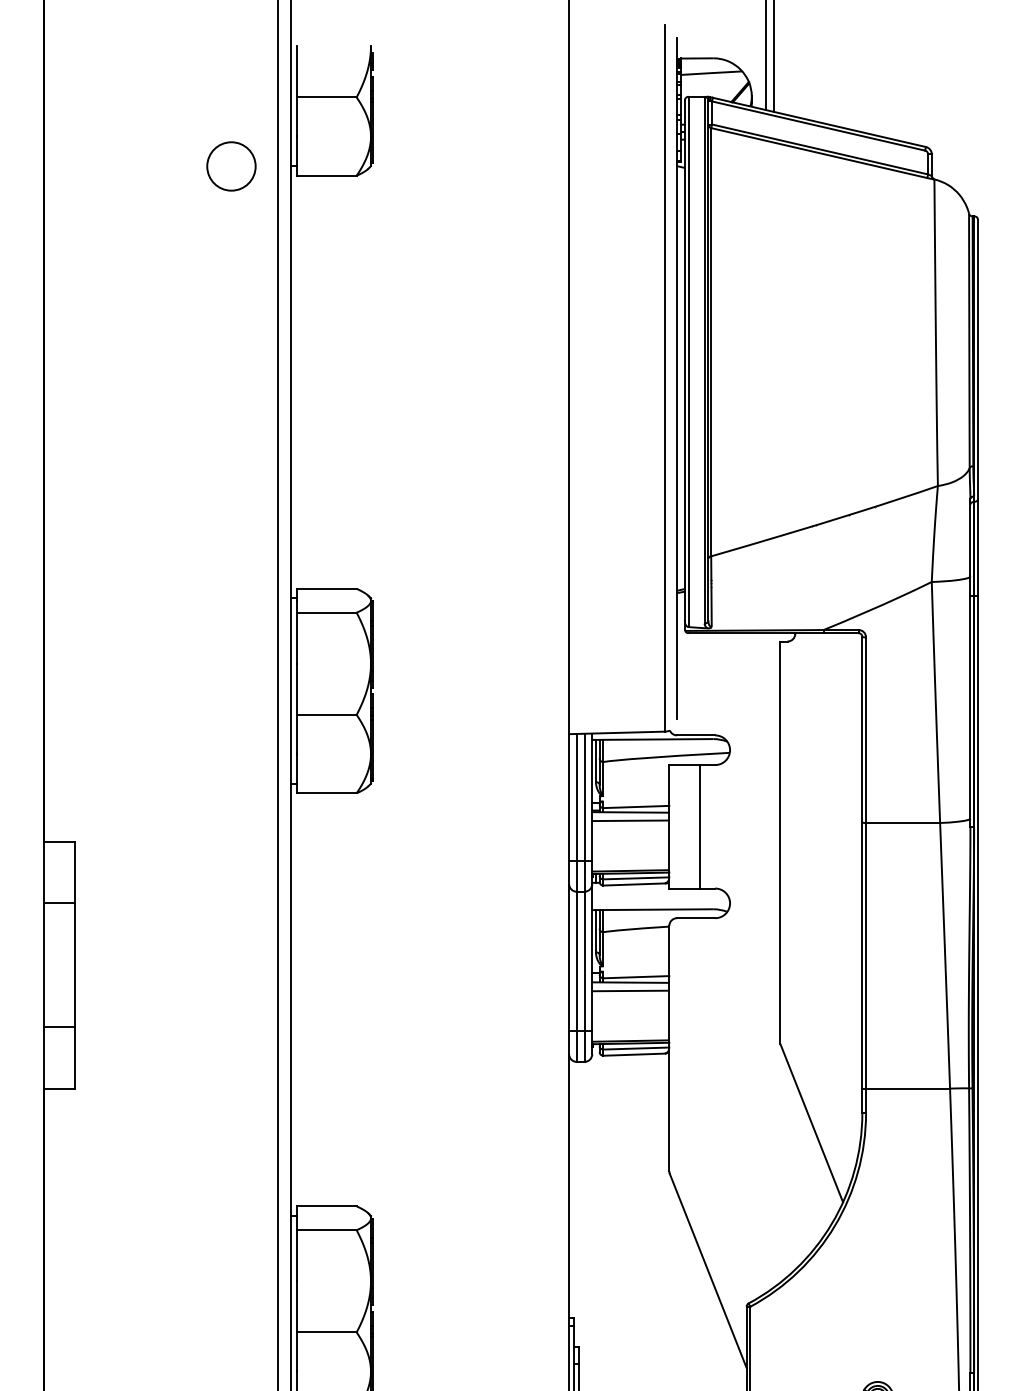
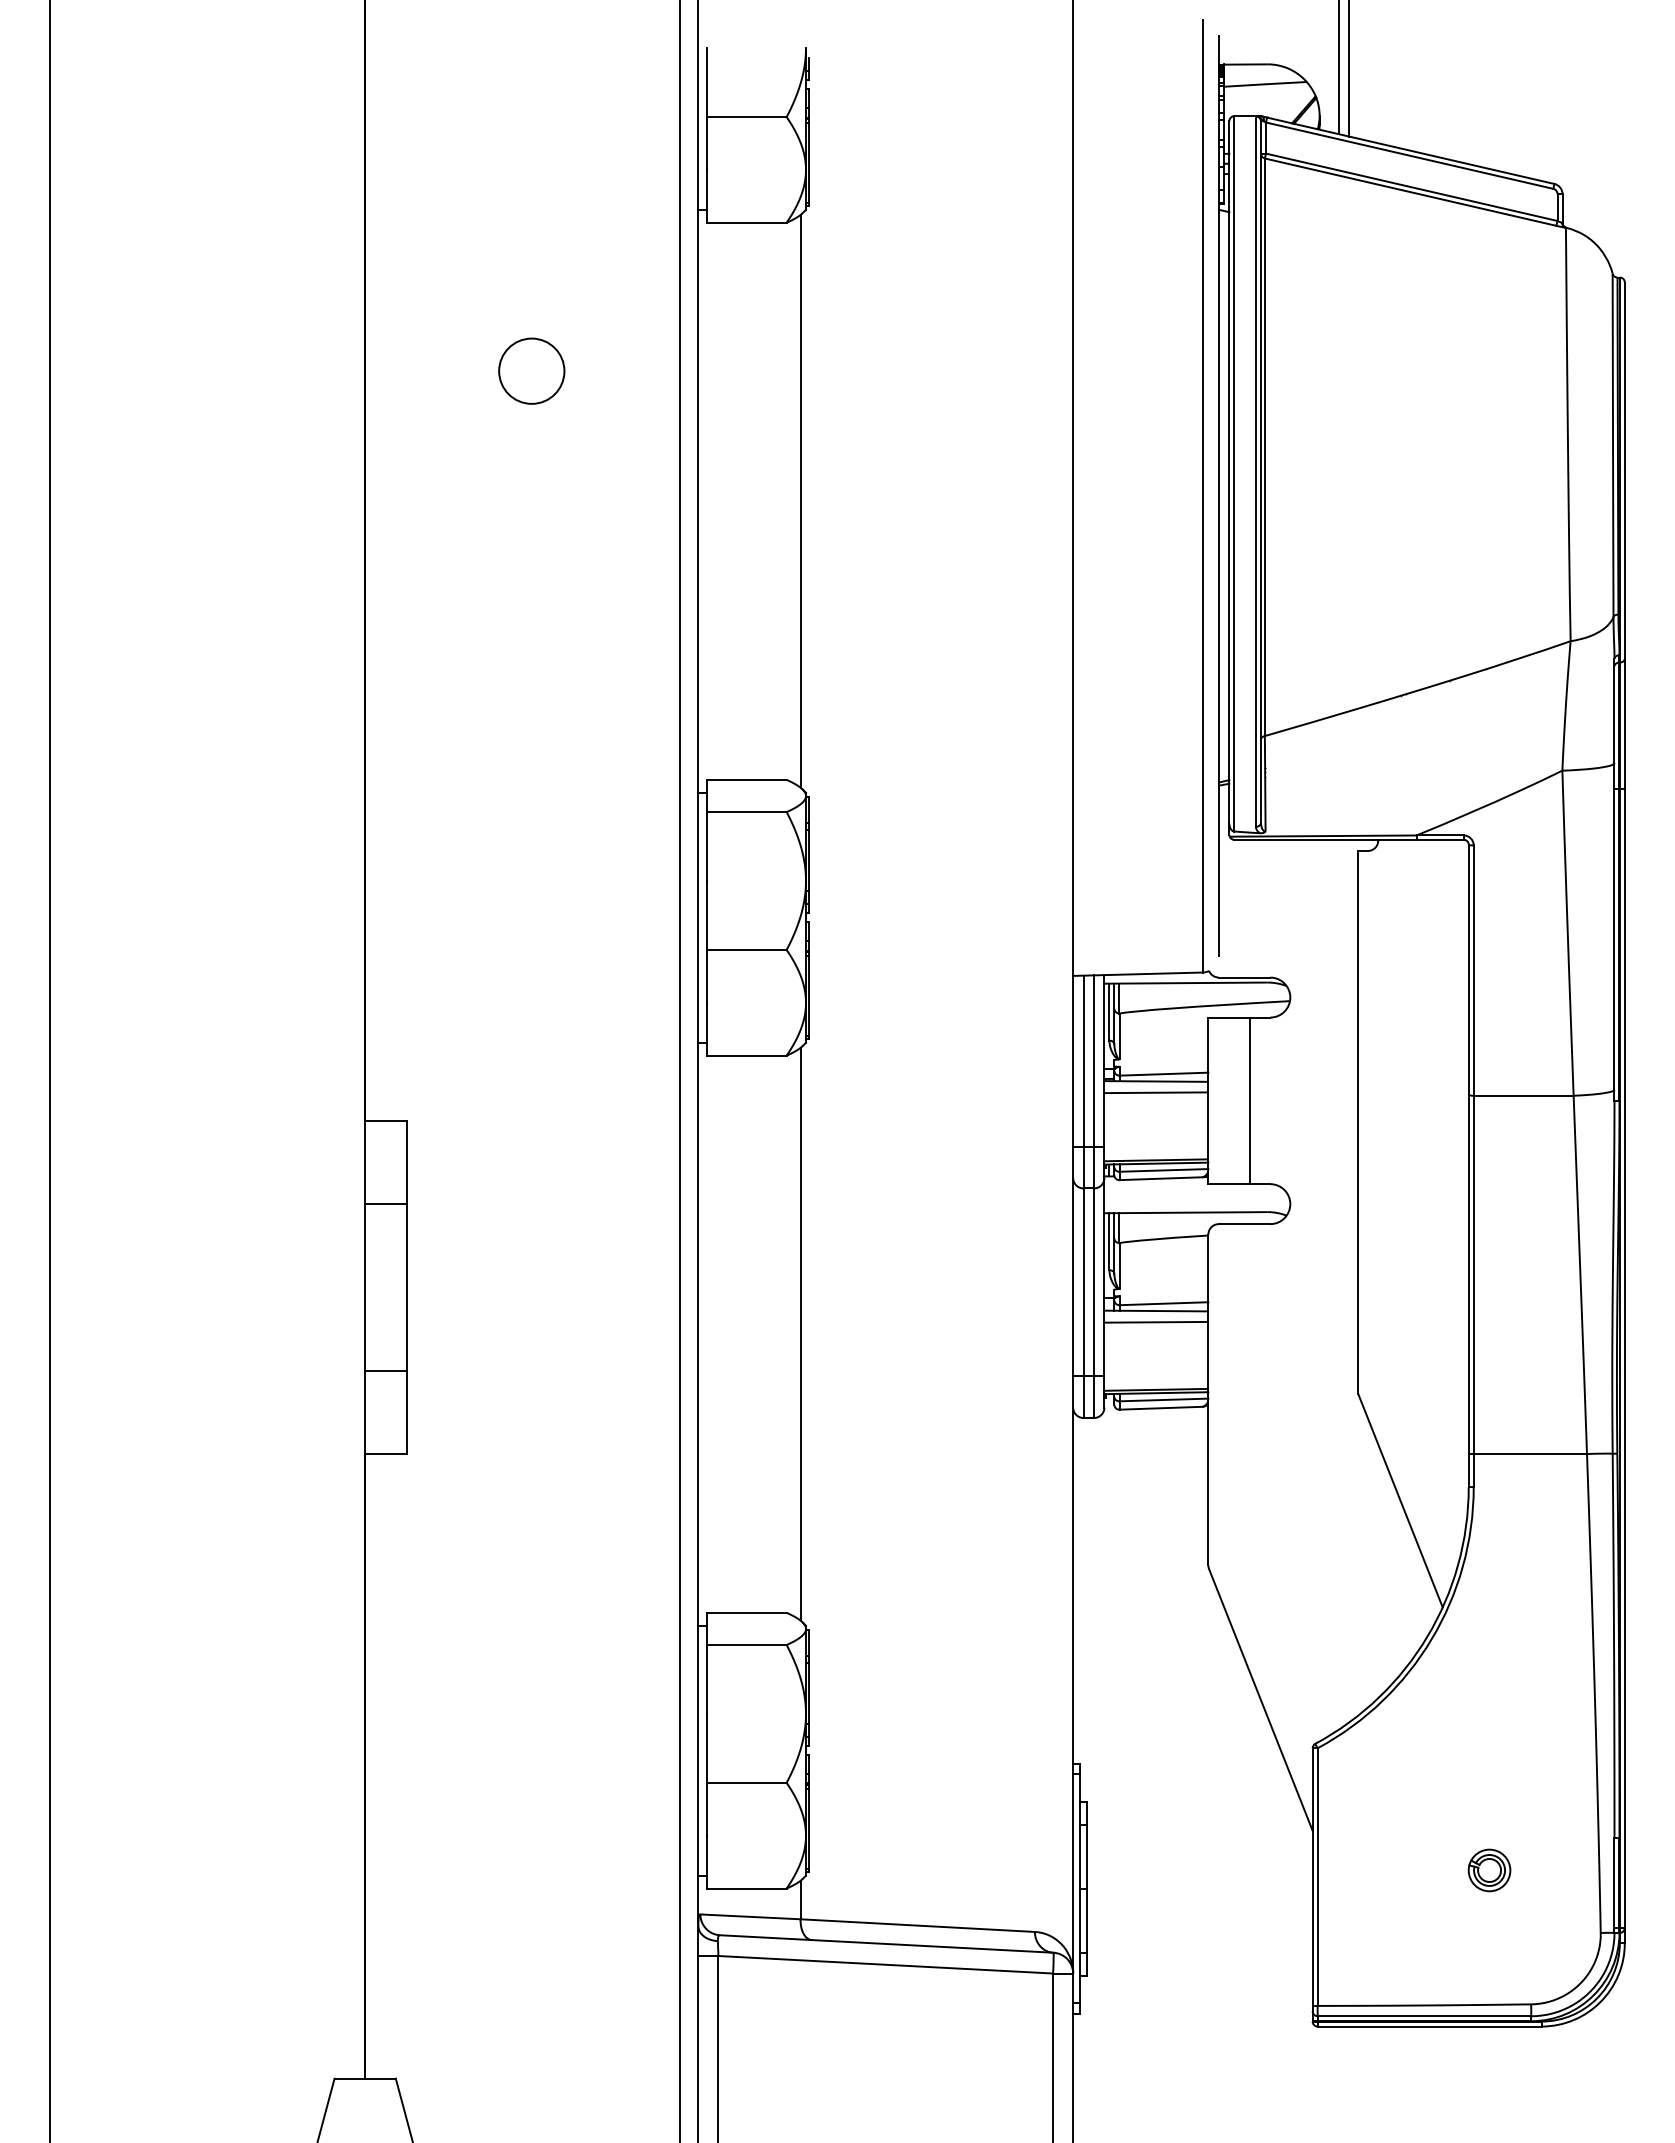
circle: (231, 165) -> (531, 370), moved
line: (366, 381) -> (800, 500), added
line: (366, 999) -> (800, 1333), added

